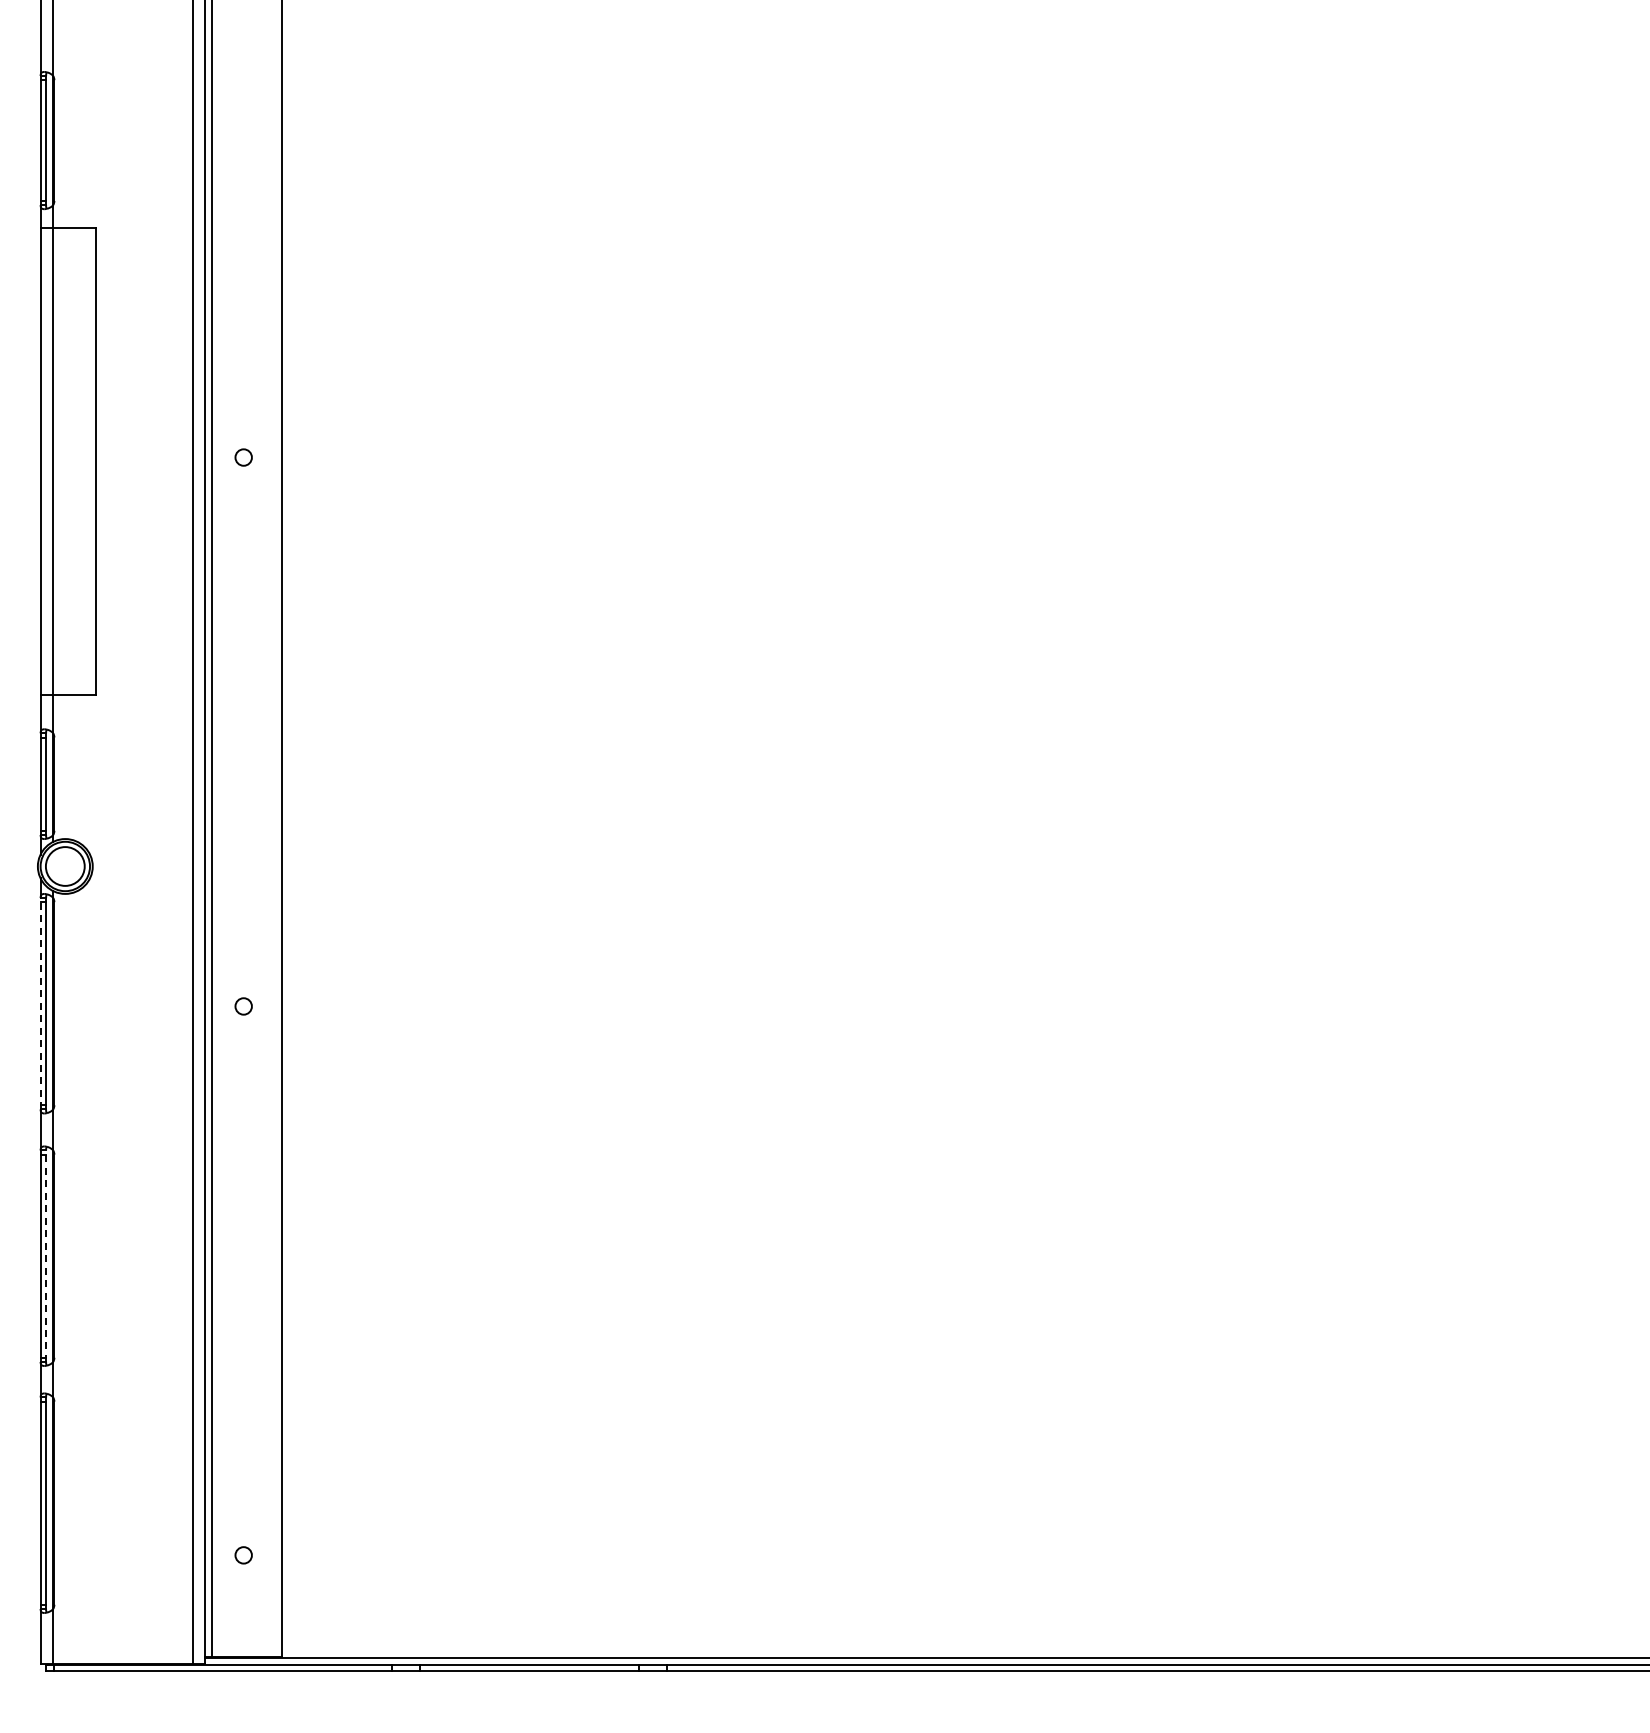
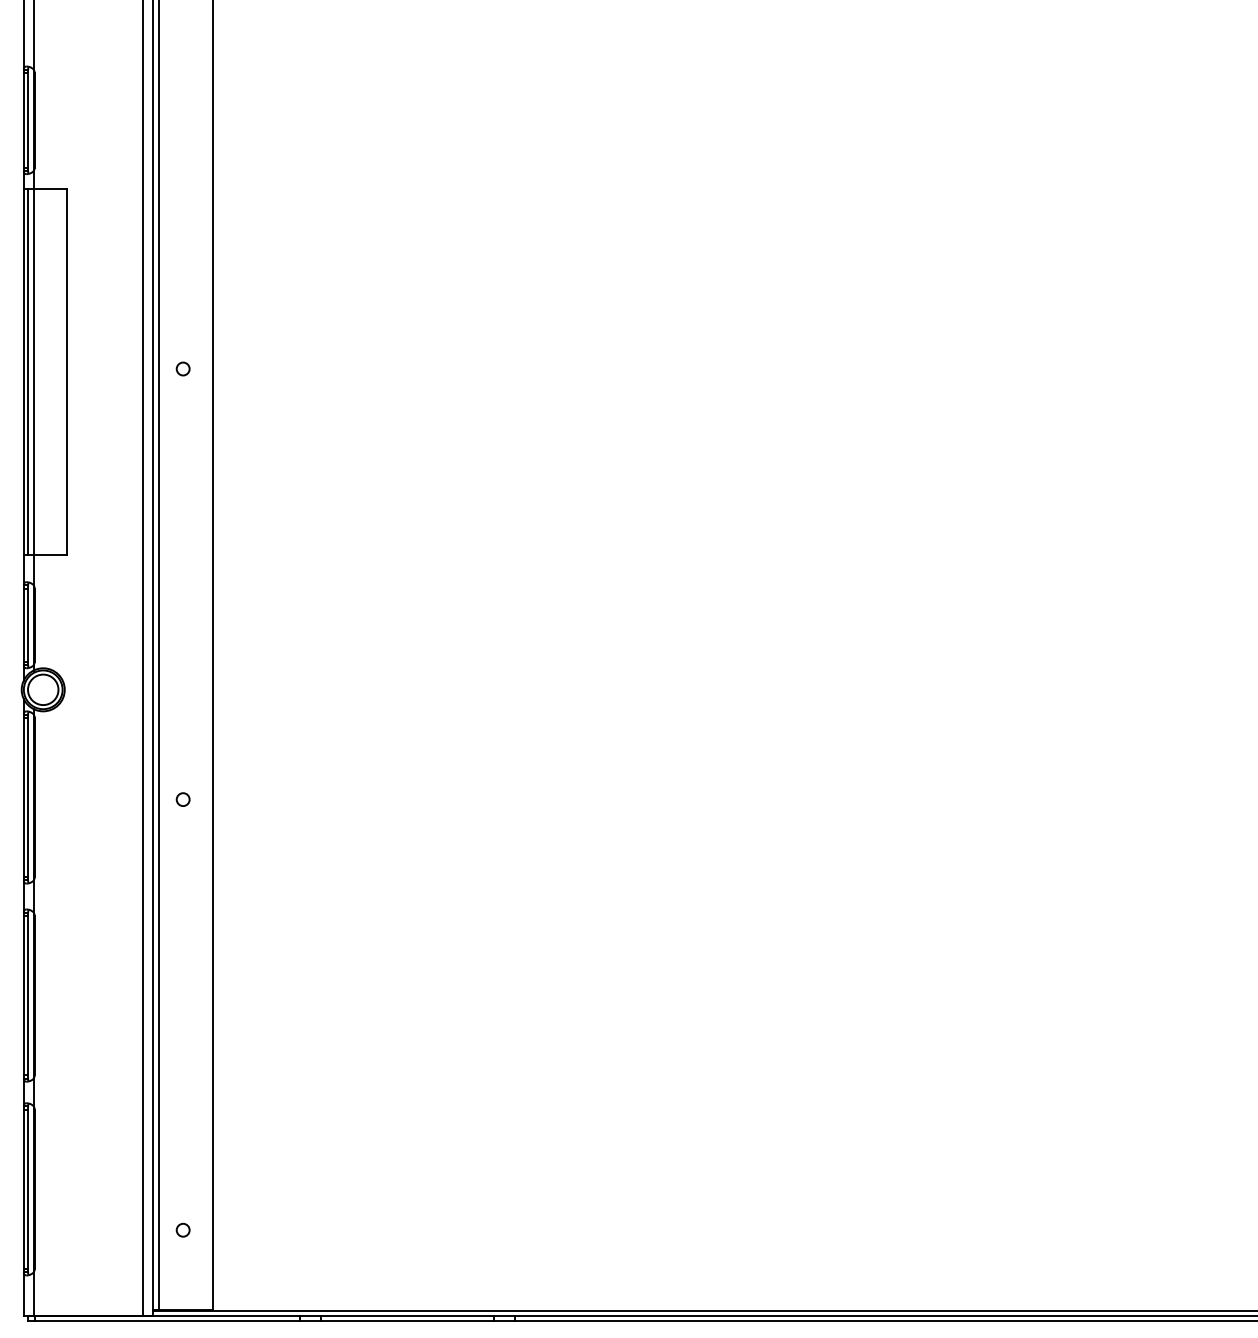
line: (46, 461) -> (28, 372), added
line: (40, 1003) -> (23, 797), dashed -> solid
line: (46, 1256) -> (28, 995), dashed -> solid

